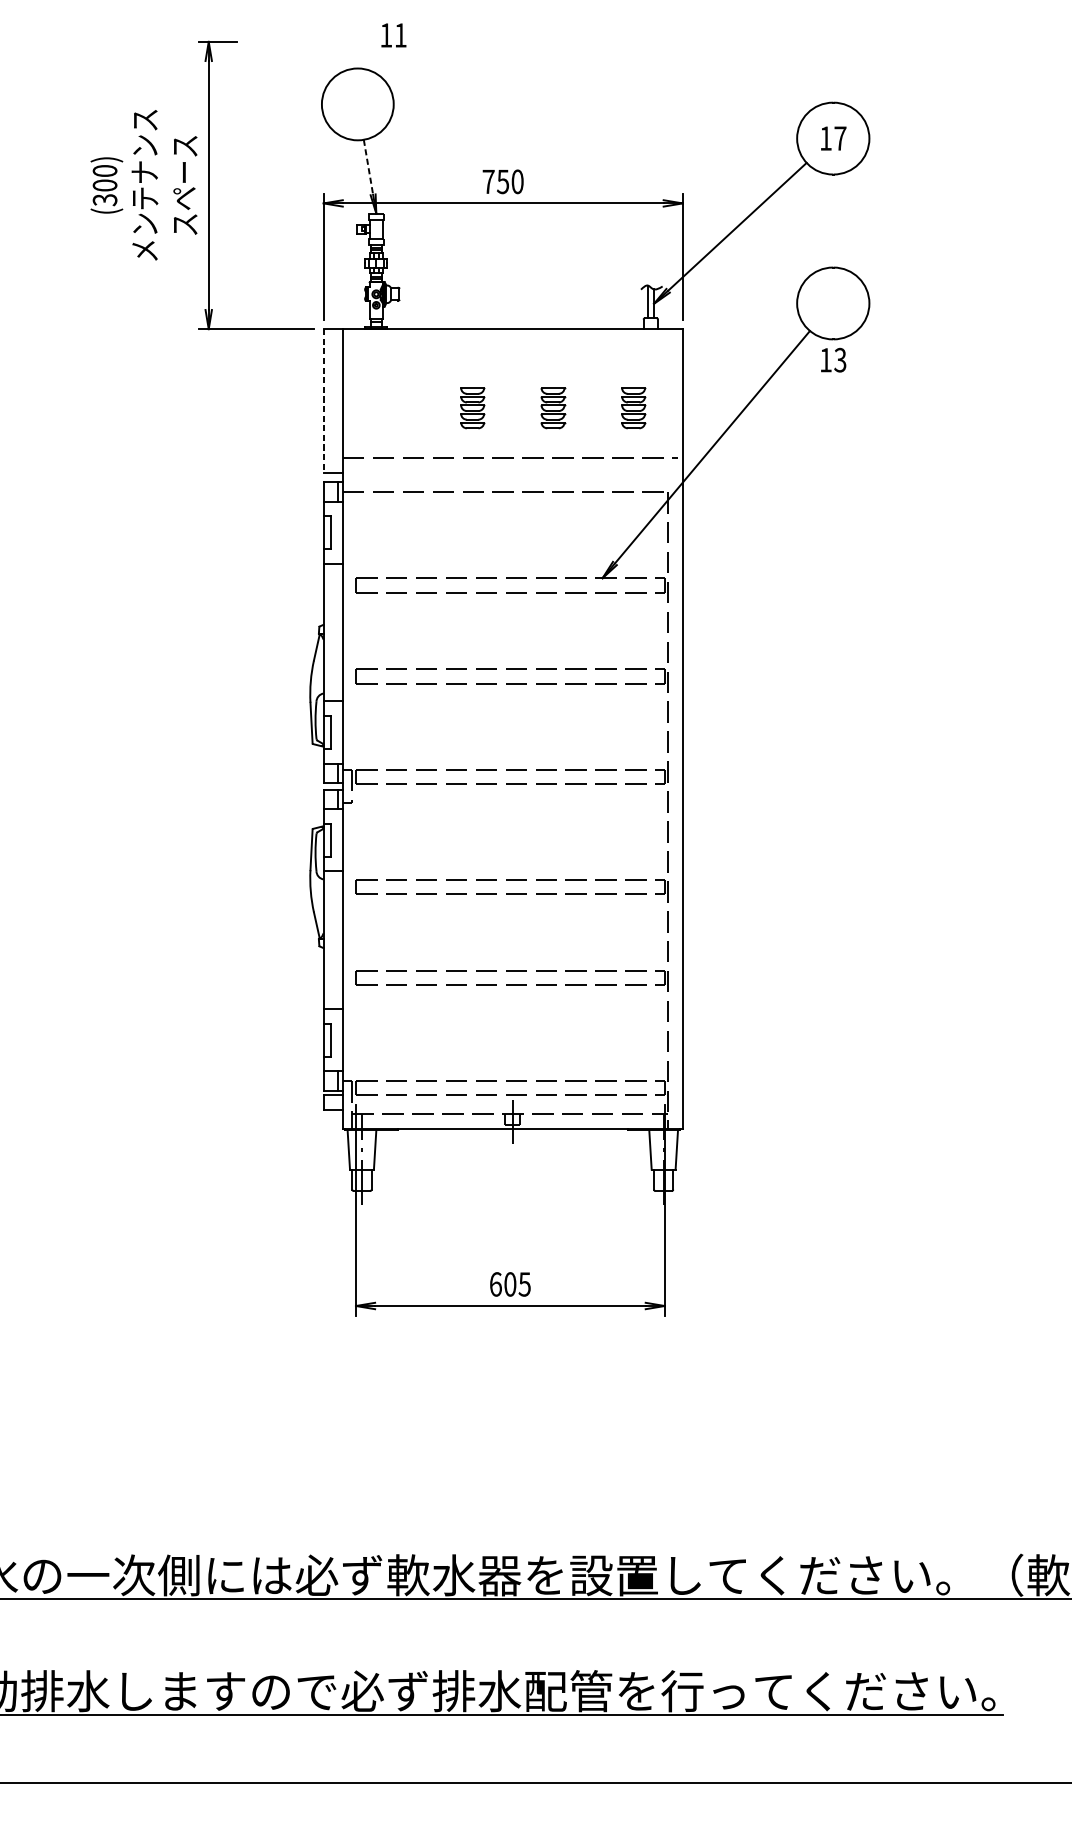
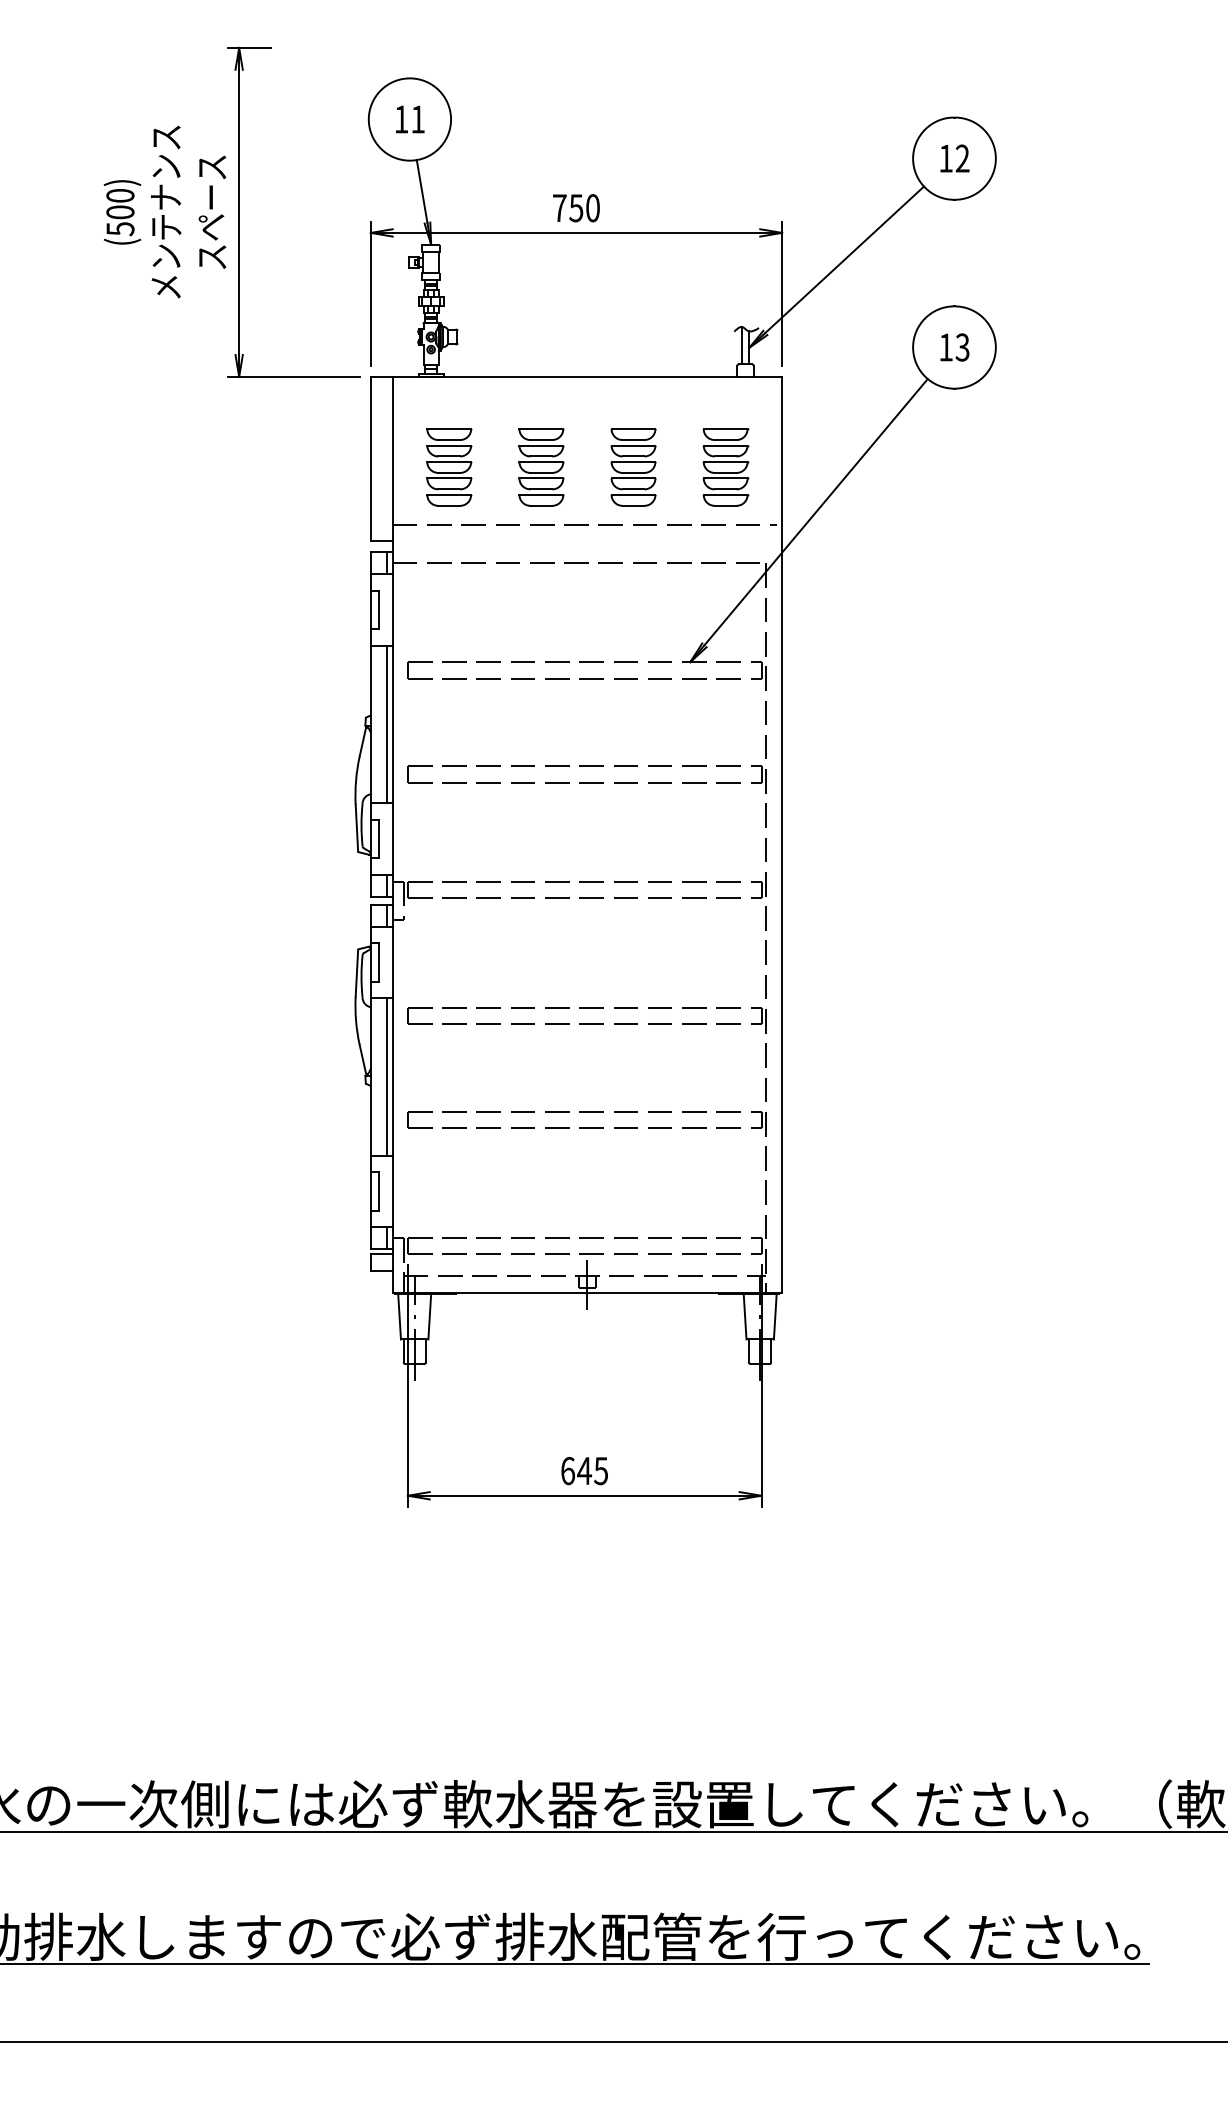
text: (394, 35) -> (410, 119), moved
text: (840, 138) -> (962, 158), 17 -> 12
line: (368, 167) -> (422, 191), dashed -> solid
text: (105, 199) -> (120, 228), (300) -> (500)
text: (833, 360) -> (954, 347), moved
line: (323, 401) -> (370, 459), dashed -> solid
part: (392, 408) -> (449, 467), added
part: (472, 408) -> (541, 467), size x1.67
part: (553, 408) -> (633, 467), size x1.67
part: (633, 408) -> (725, 467), size x1.67
line: (338, 632) -> (387, 724), added
line: (338, 939) -> (387, 1076), added
text: (510, 1283) -> (584, 1470), 605 -> 645

